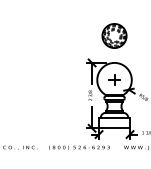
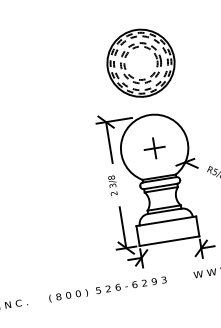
part: (114, 35) -> (140, 62), size x1.43

